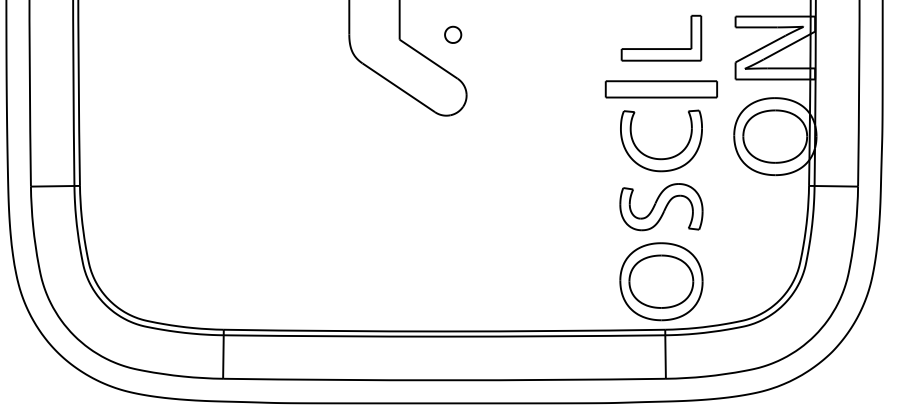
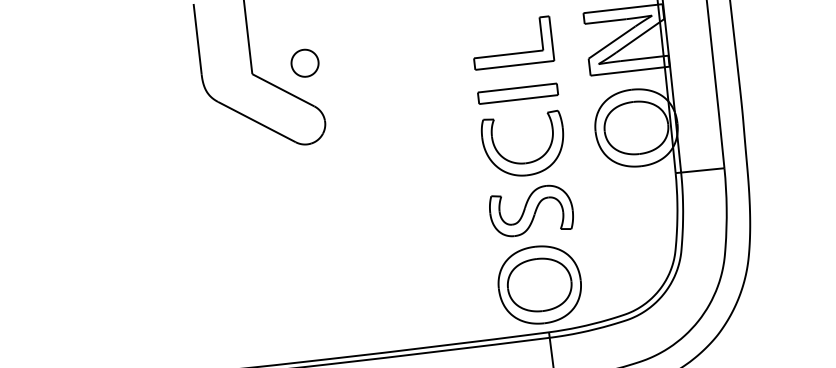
part: (452, 34) -> (304, 63), size x1.67
part: (661, 88) -> (518, 93), size x0.71

